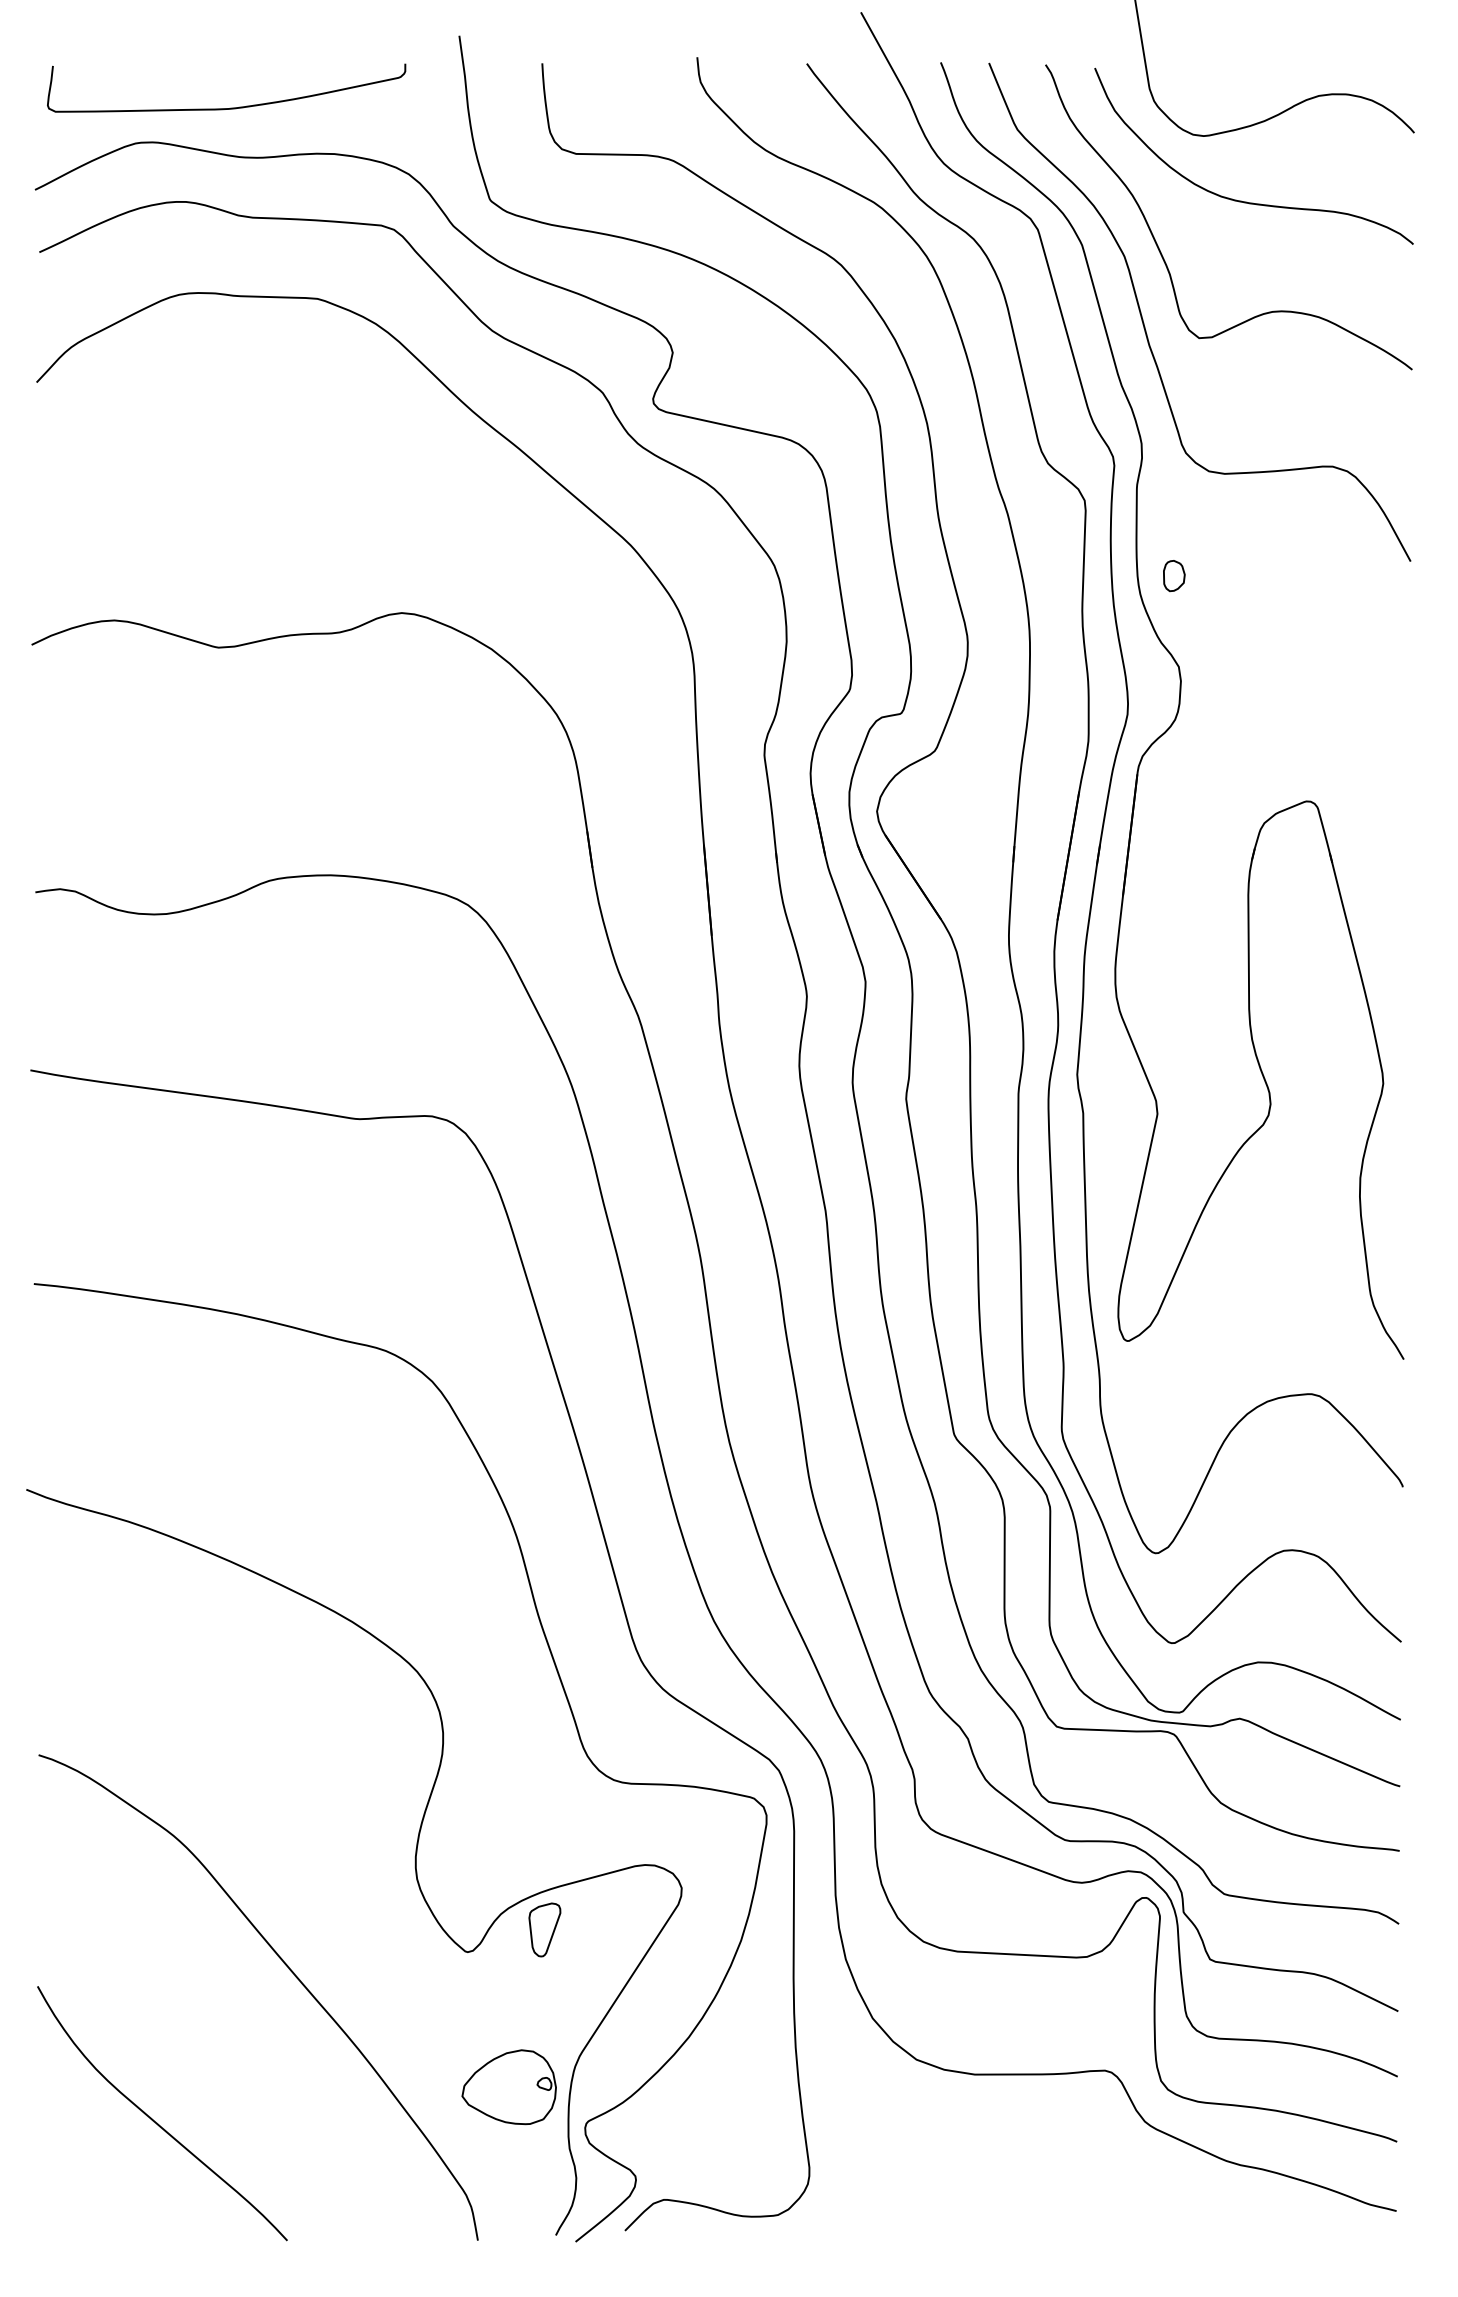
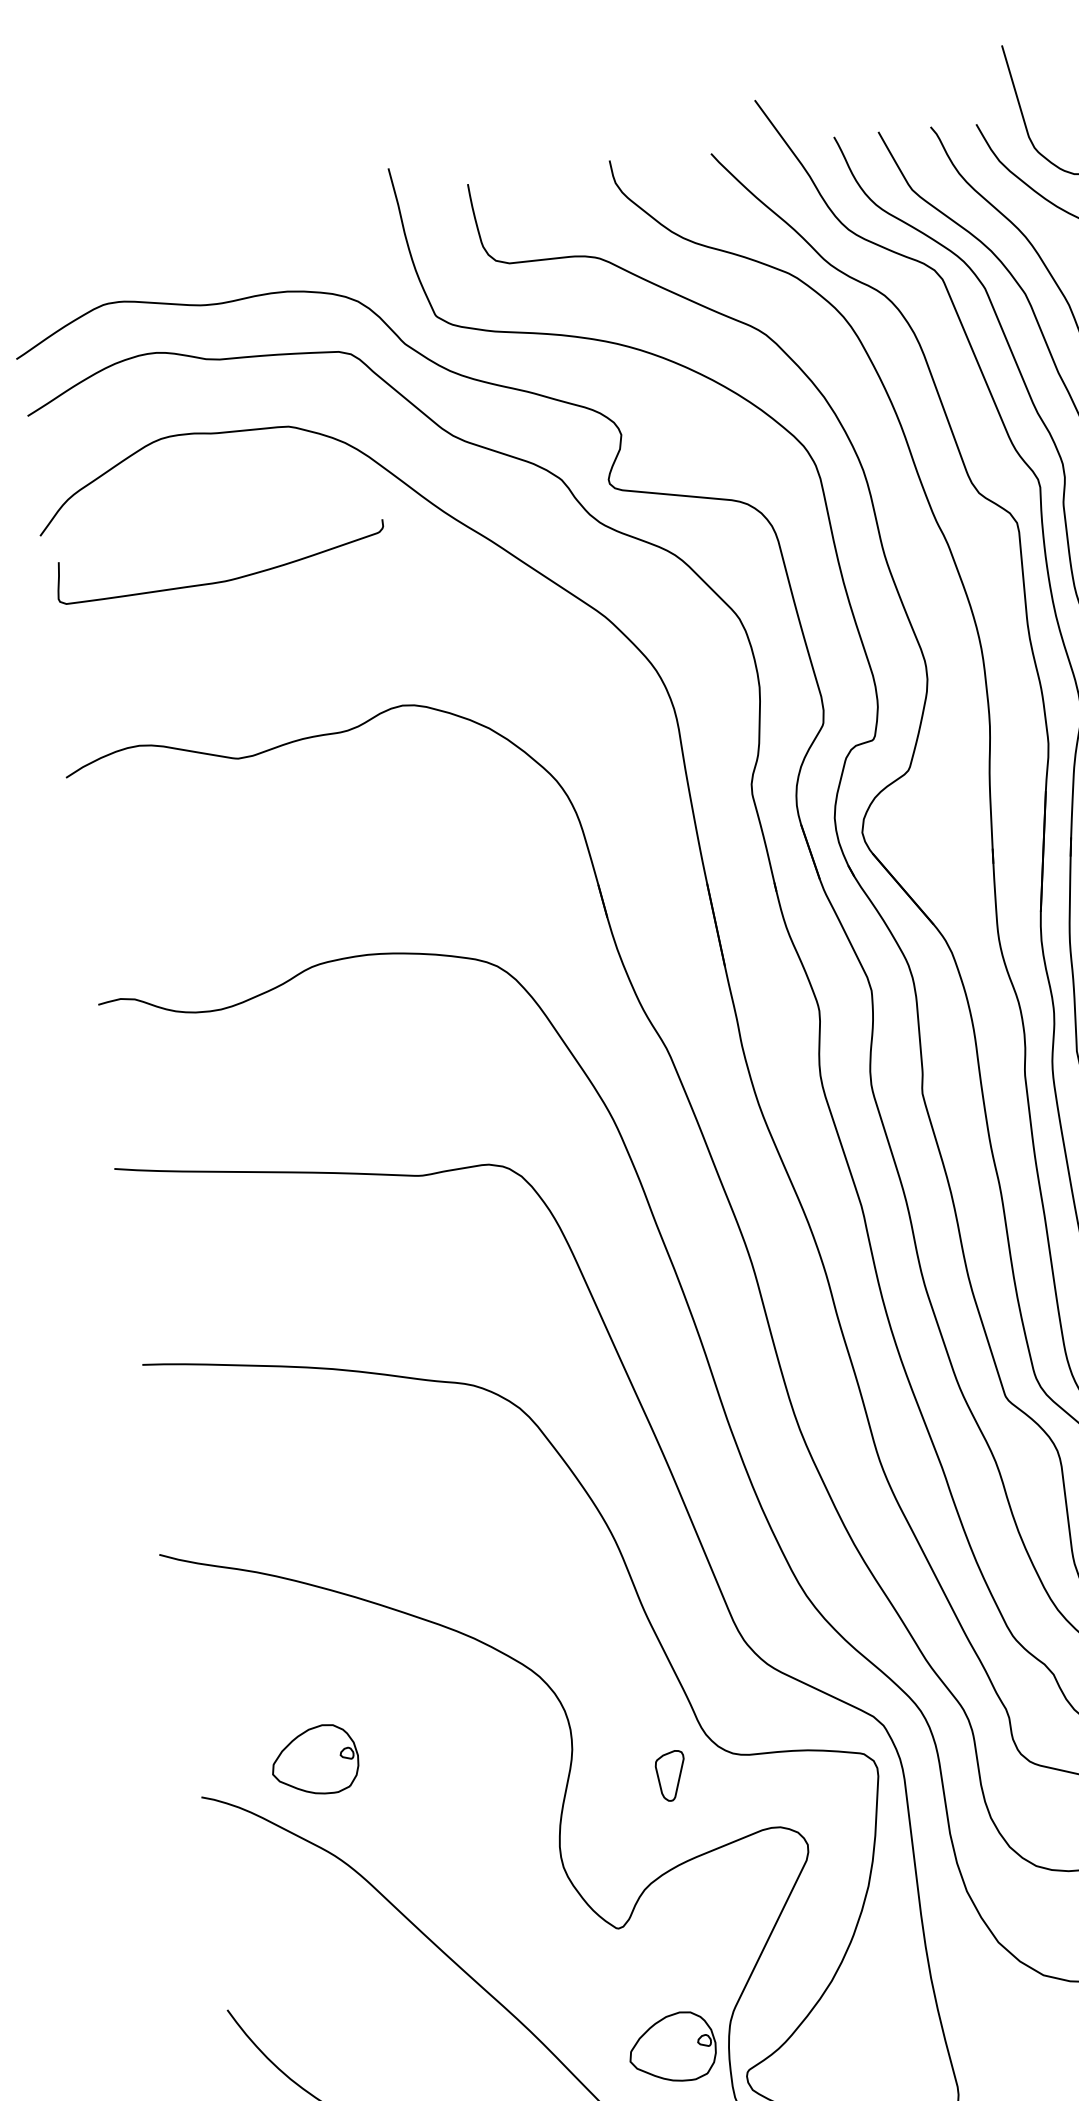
curve: (230, 107) -> (226, 579), moved
part: (164, 1731) -> (314, 1761), added
part: (544, 1929) -> (670, 1775), moved

